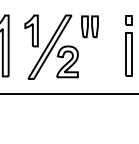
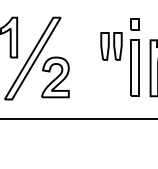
part: (89, 26) -> (110, 46), moved

